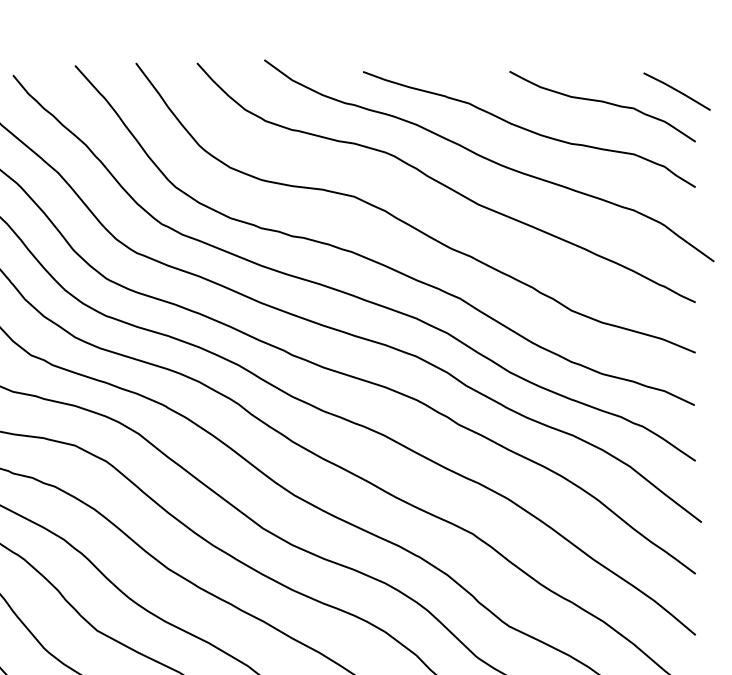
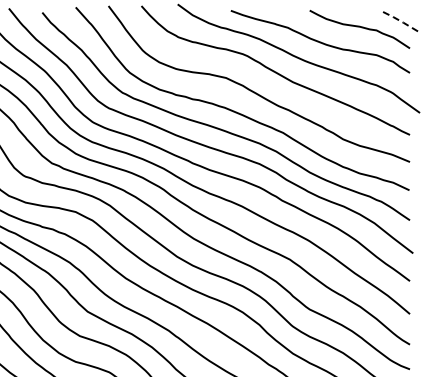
line: (678, 89) -> (400, 20), solid -> dashed

